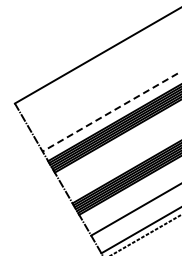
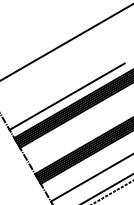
line: (109, 112) -> (66, 96), dashed -> solid

